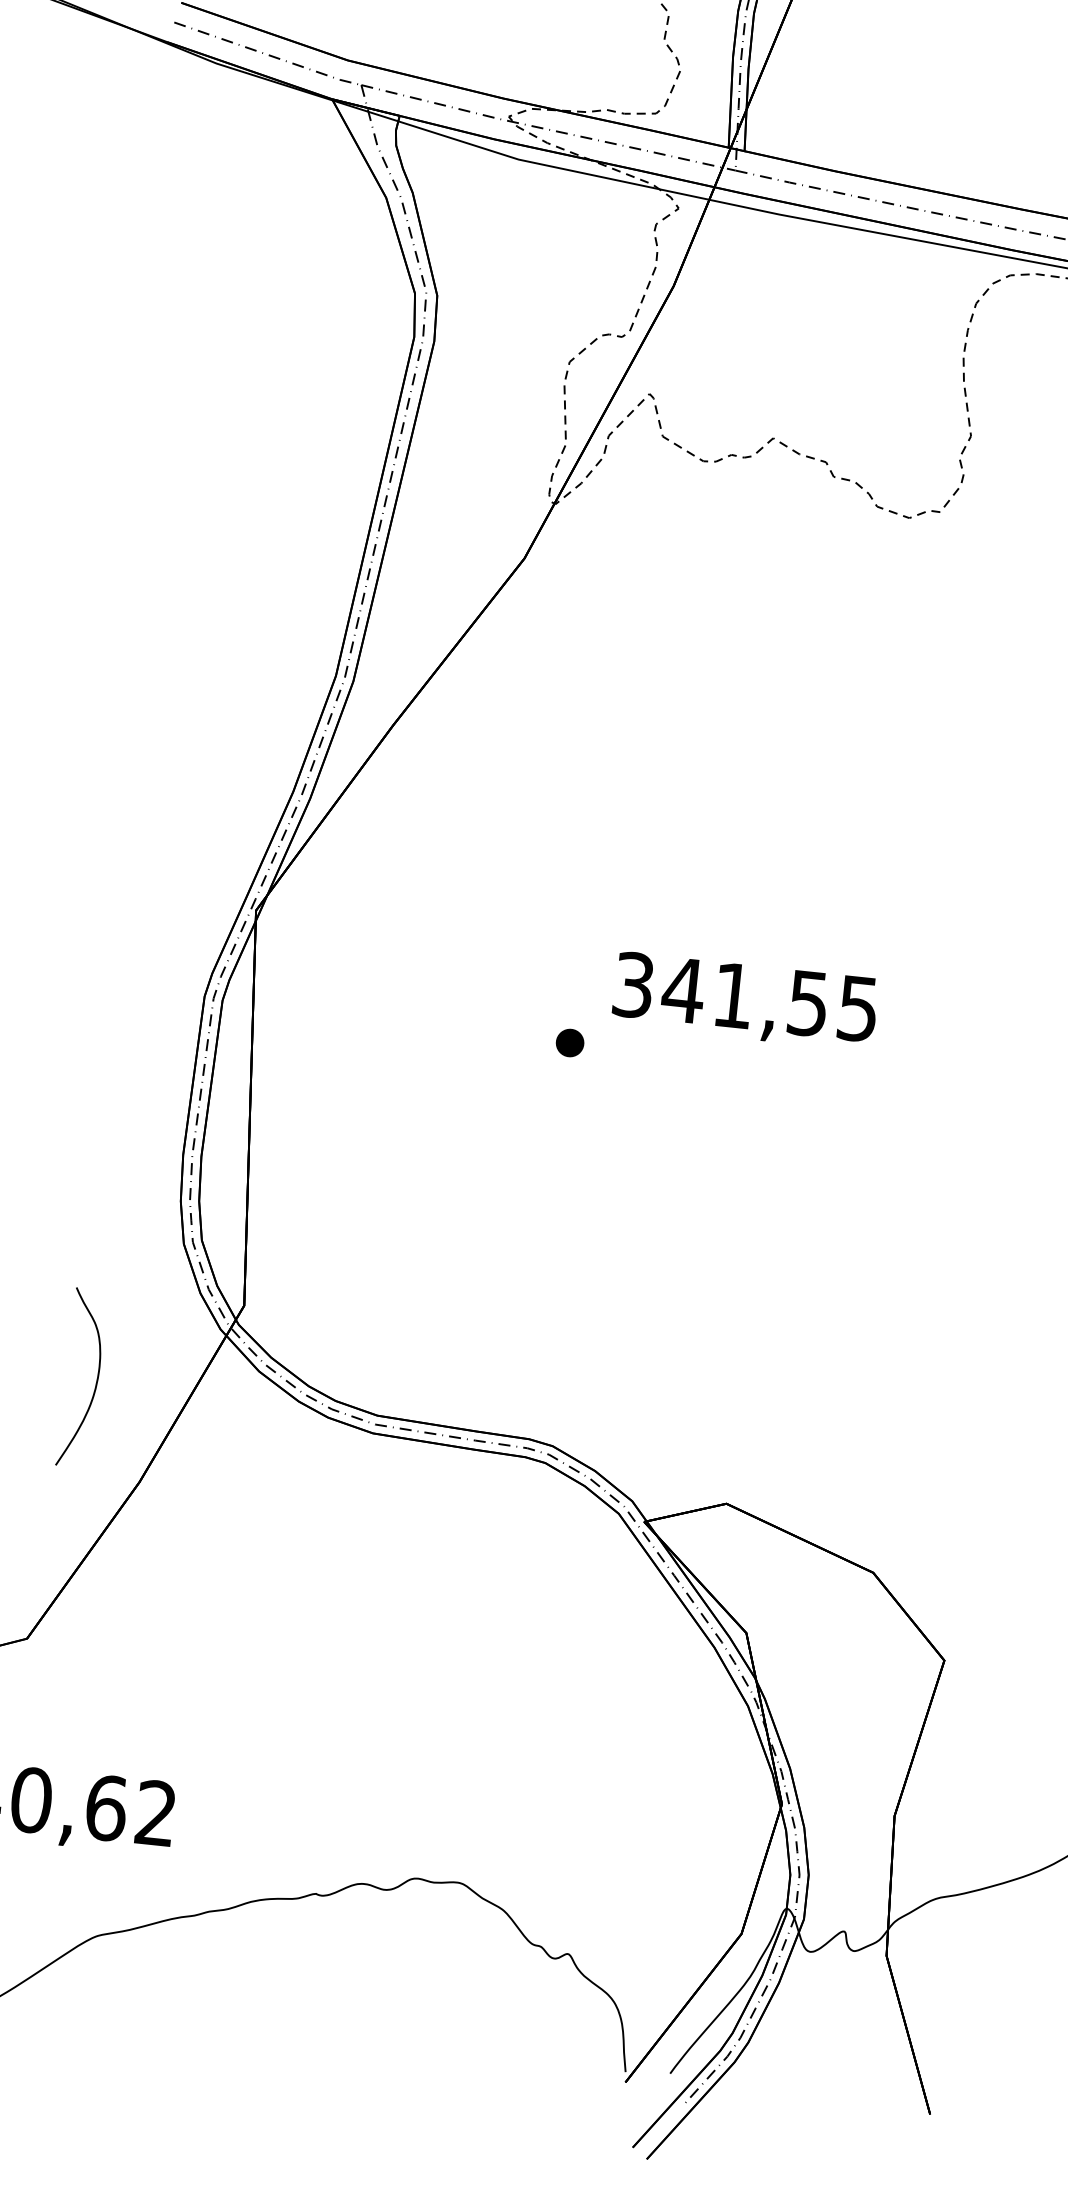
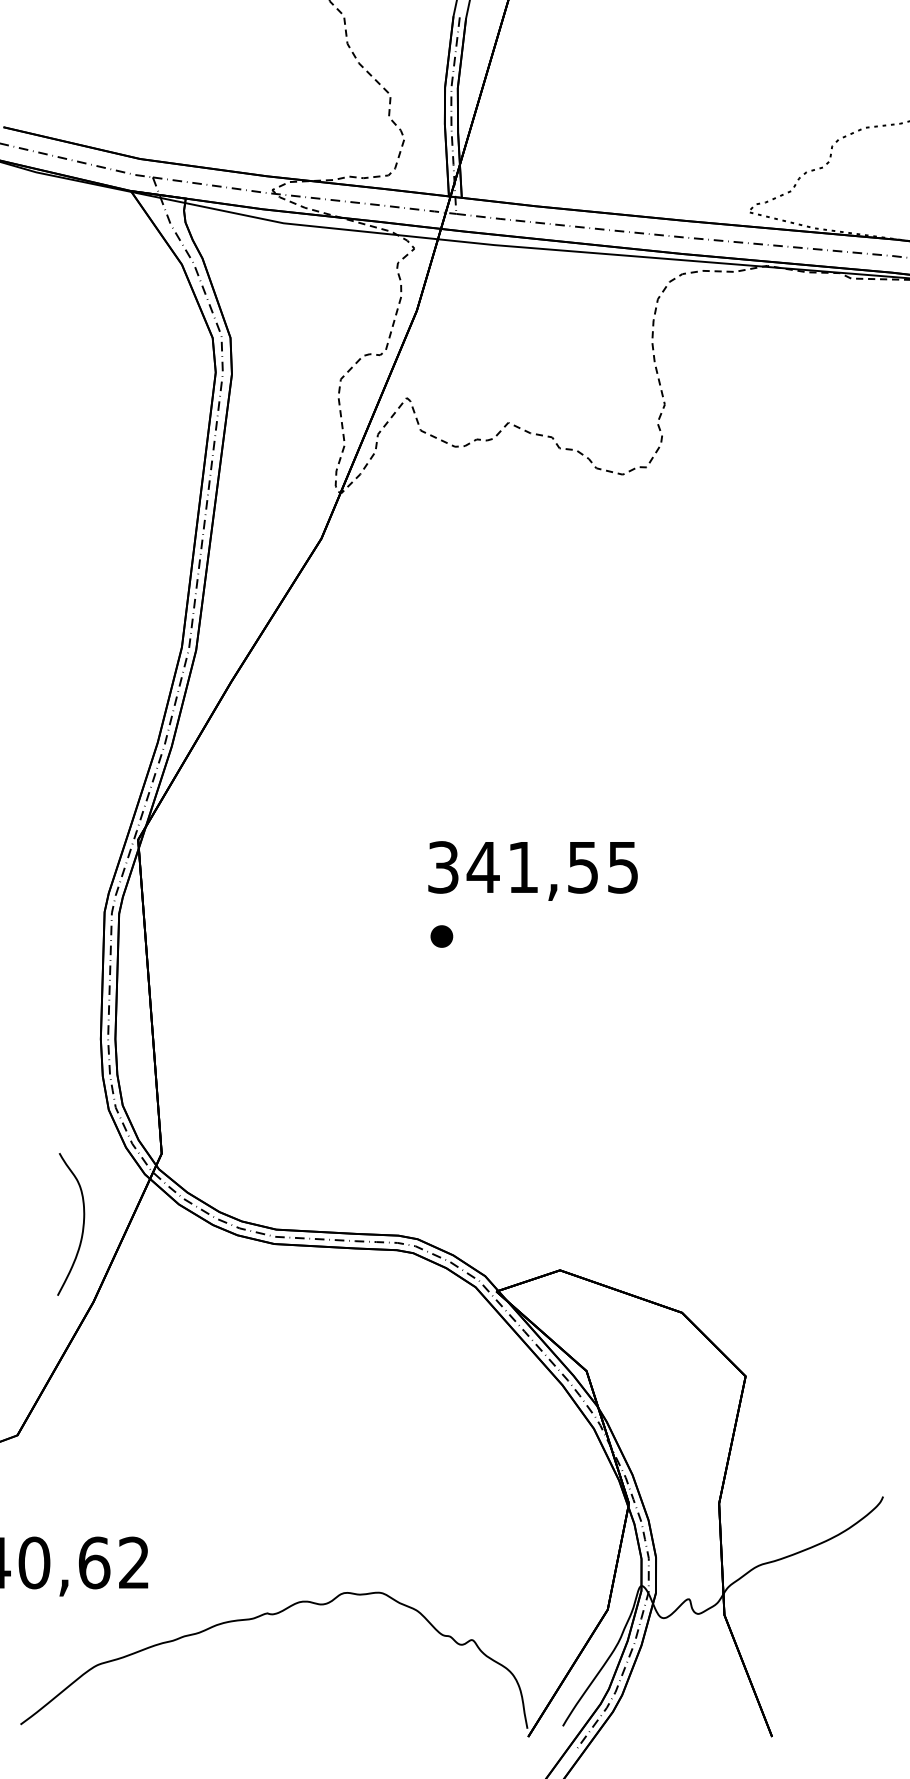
part: (569, 1042) -> (441, 936), moved
curve: (96, 1379) -> (82, 1224), moved

